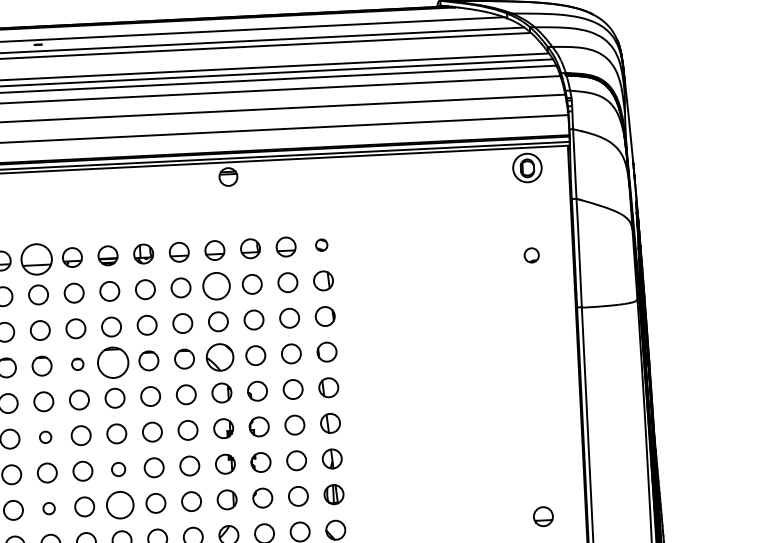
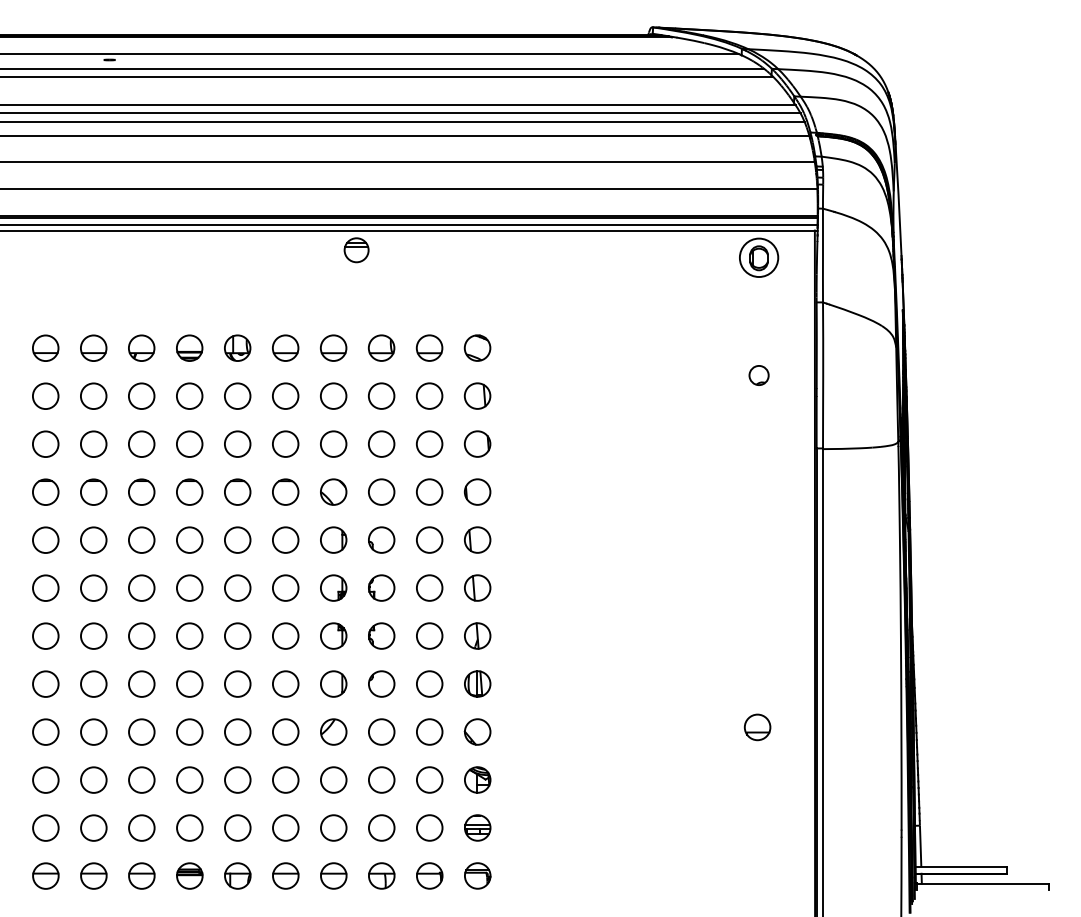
part: (321, 244) -> (477, 347), size x1.67
part: (36, 258) -> (93, 347), size x0.62
circle: (216, 285) -> (333, 395), size x0.71
part: (220, 356) -> (333, 491), size x0.71
circle: (113, 362) -> (189, 491), size x0.62
circle: (77, 363) -> (141, 491), size x1.67
circle: (45, 436) -> (93, 587), size x1.67
circle: (118, 469) -> (189, 635), size x1.43
circle: (120, 504) -> (189, 683), size x0.71
circle: (48, 508) -> (93, 683), size x1.67

